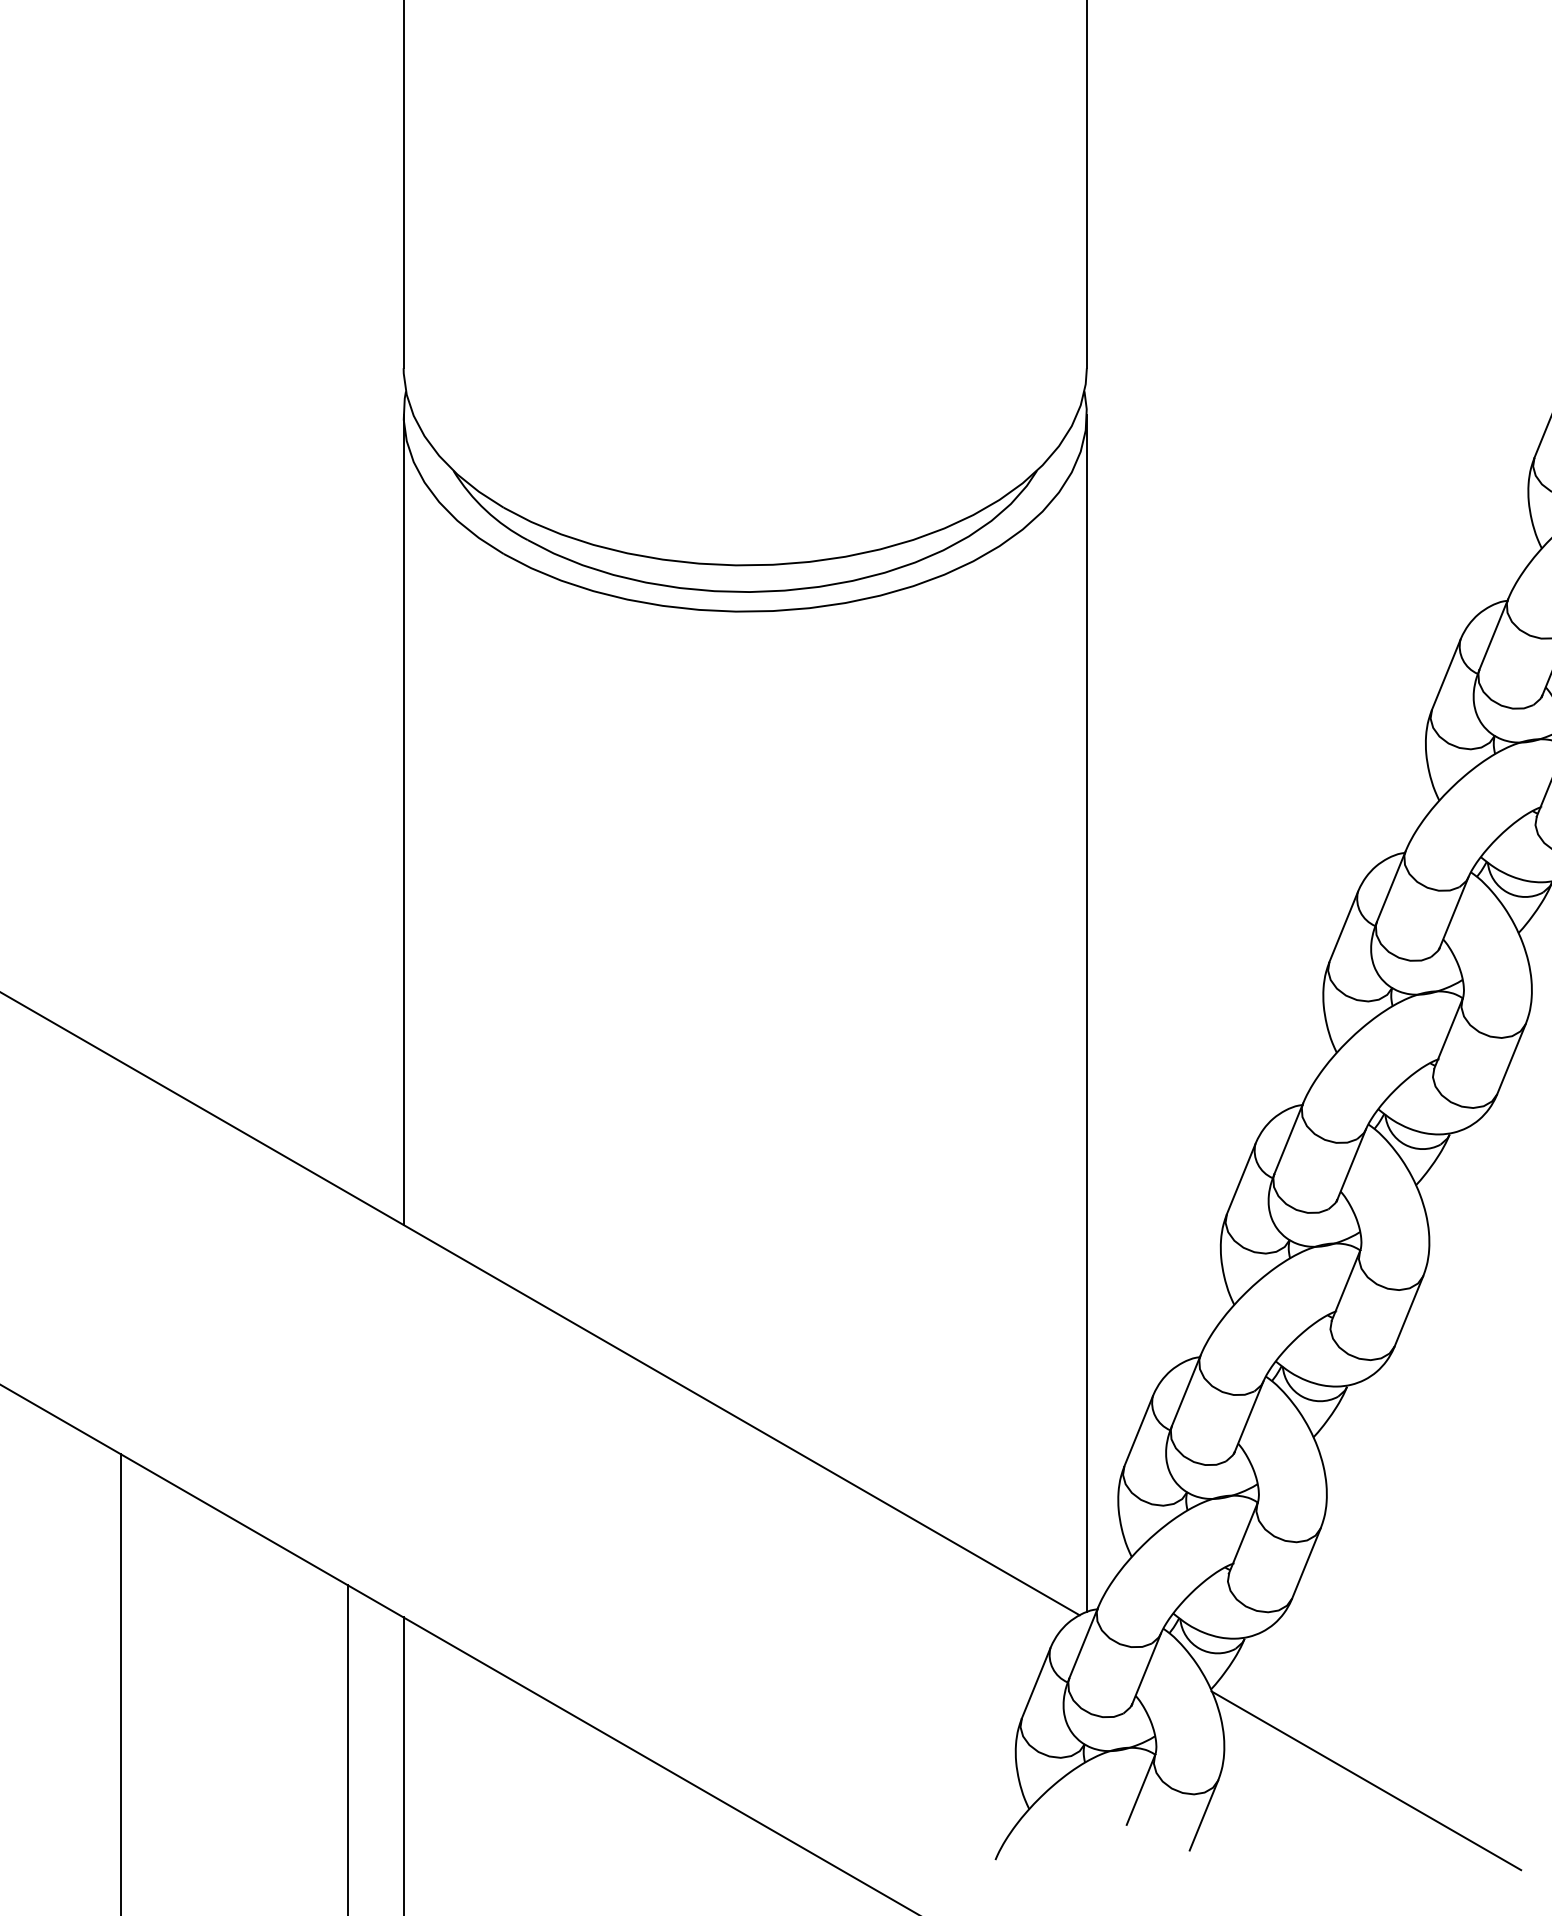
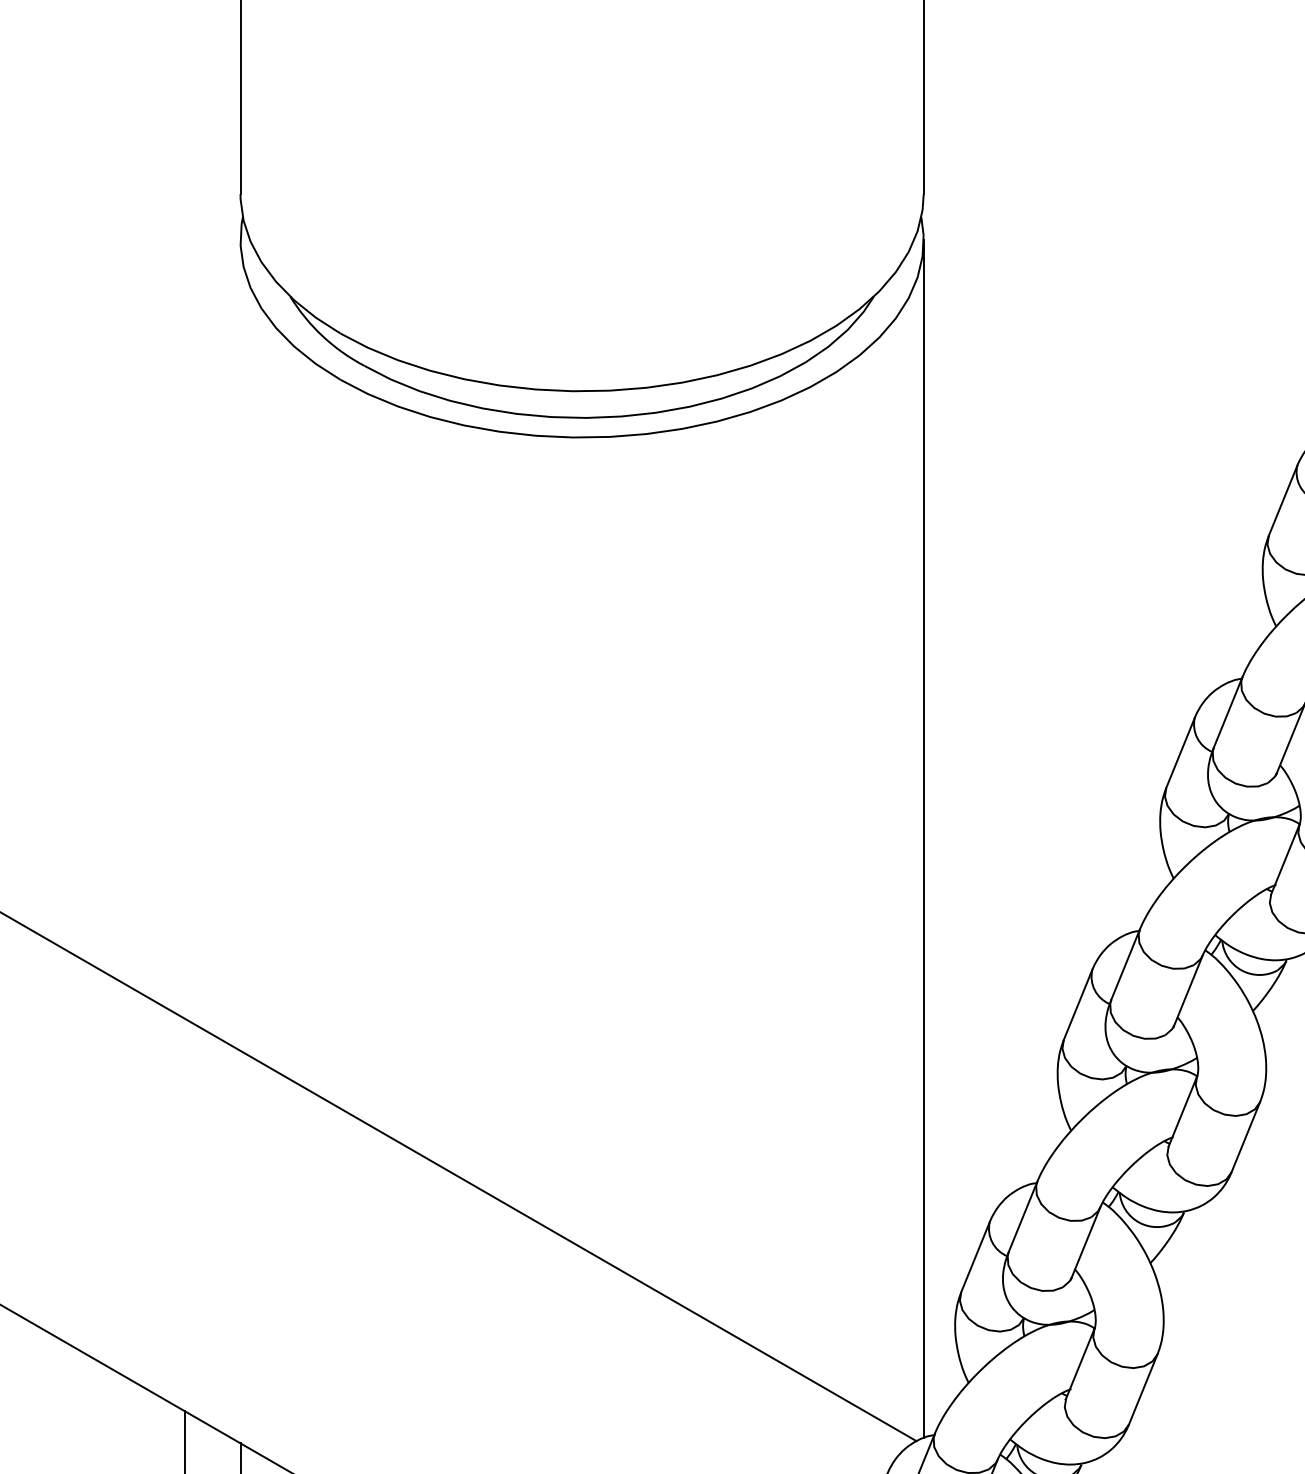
line: (403, 819) -> (240, 645), removed

